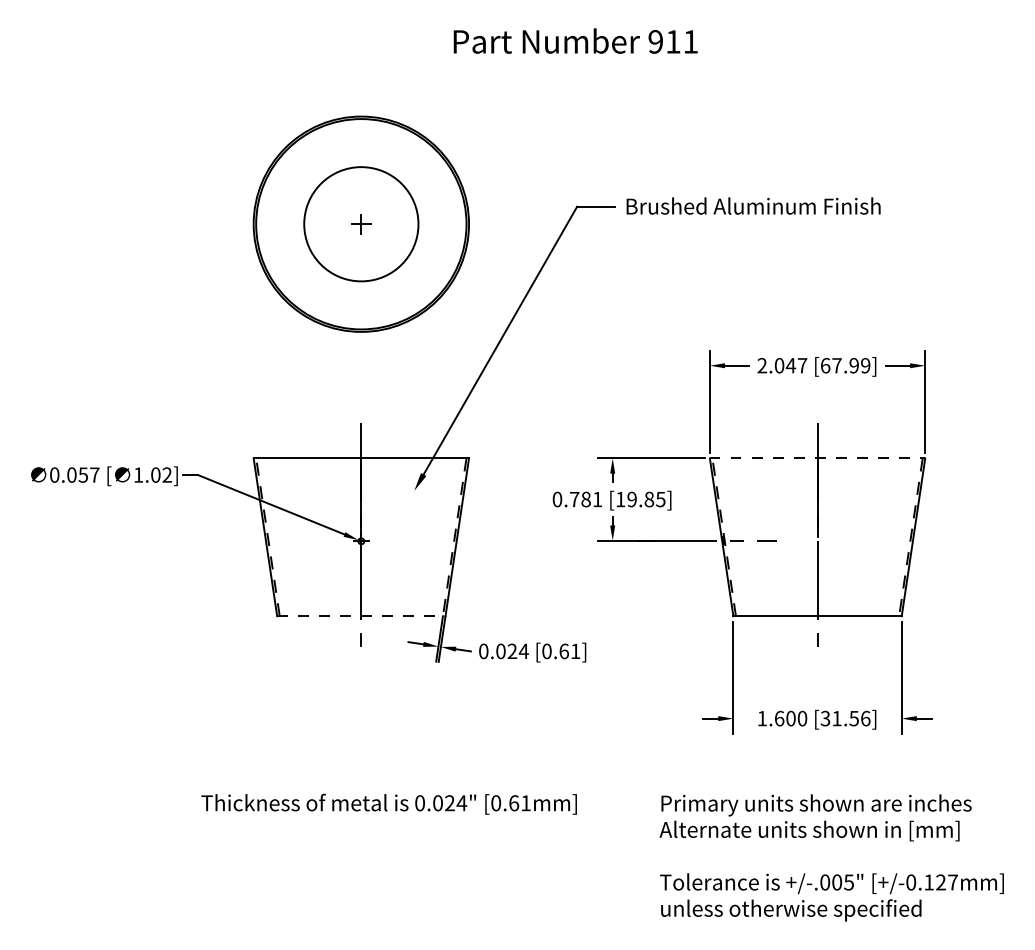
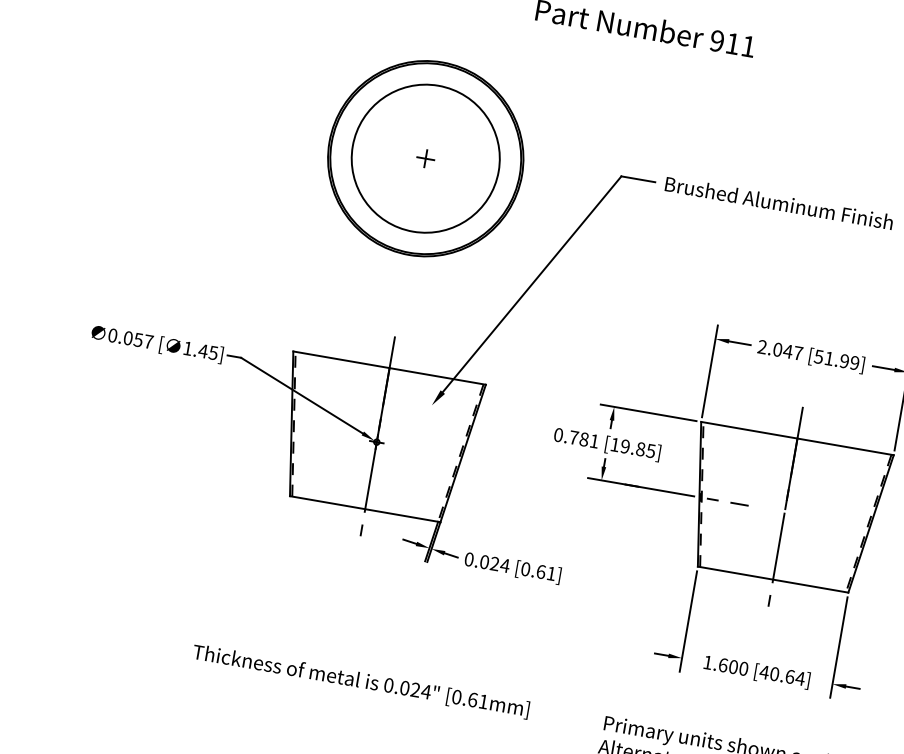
circle: (360, 223) -> (425, 157), size x1.43
text: (830, 365) -> (823, 357), [67.99] -> [51.99]
line: (817, 458) -> (797, 438), dashed -> solid
text: (160, 474) -> (207, 351), 1.02] -> 1.45]
line: (361, 616) -> (365, 509), dashed -> solid
text: (845, 718) -> (782, 675), [31.56] -> [40.64]

